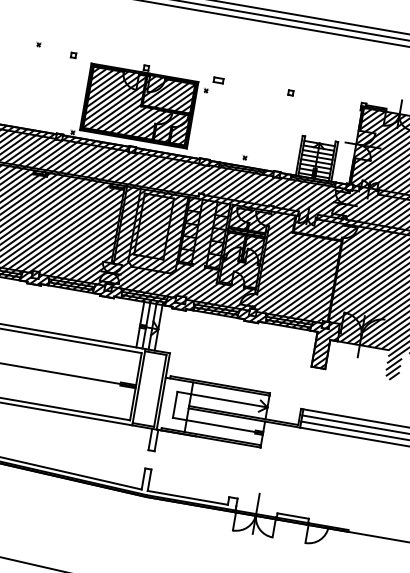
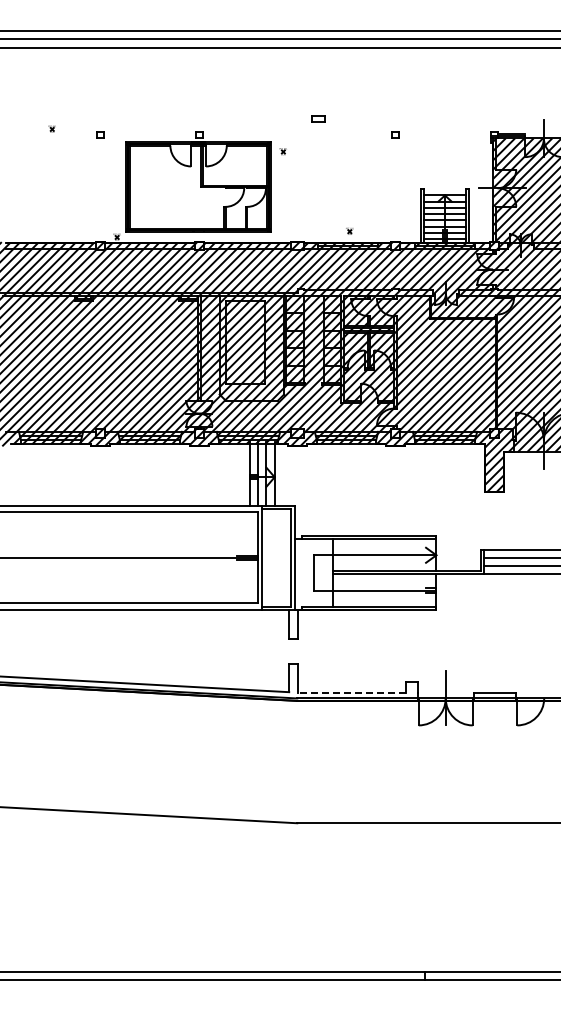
part: (218, 79) -> (318, 118), moved
hatch: (139, 106) -> (198, 187), removed
line: (187, 497) -> (351, 692), solid -> dashed

